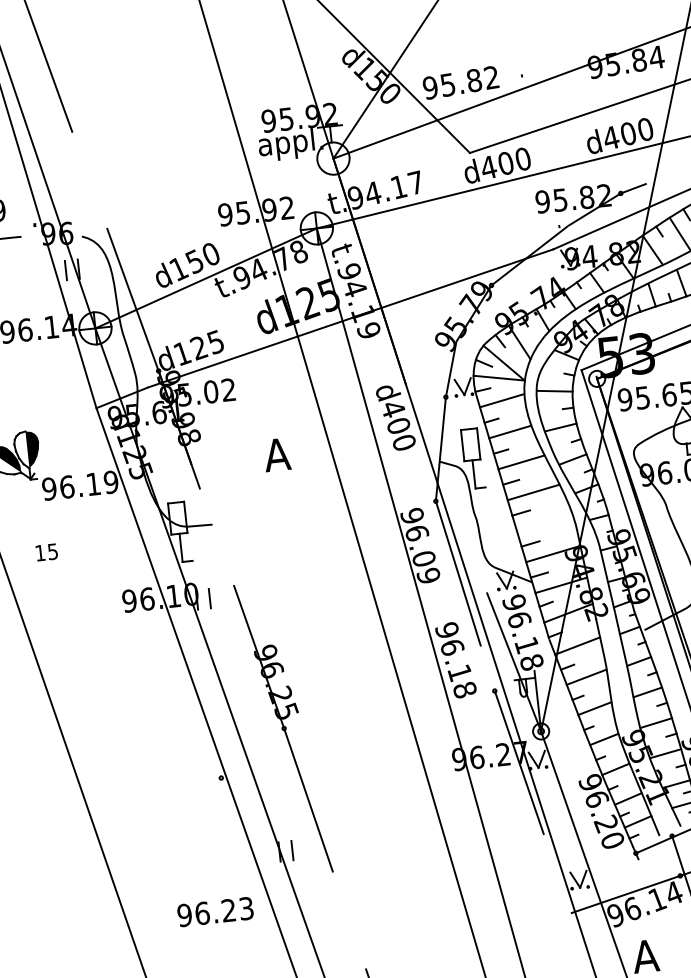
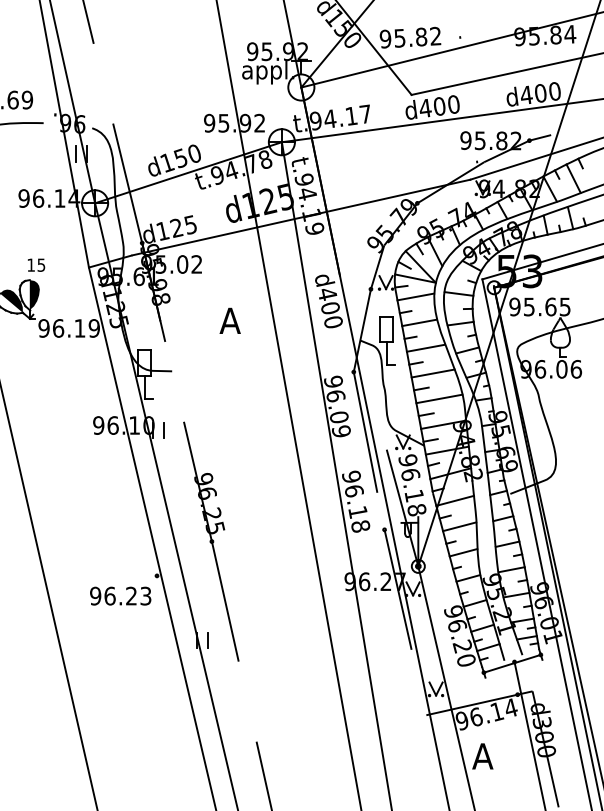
line: (544, 522) -> (439, 398), added
text: (46, 551) -> (36, 264), moved
text: (215, 911) -> (120, 595), moved

